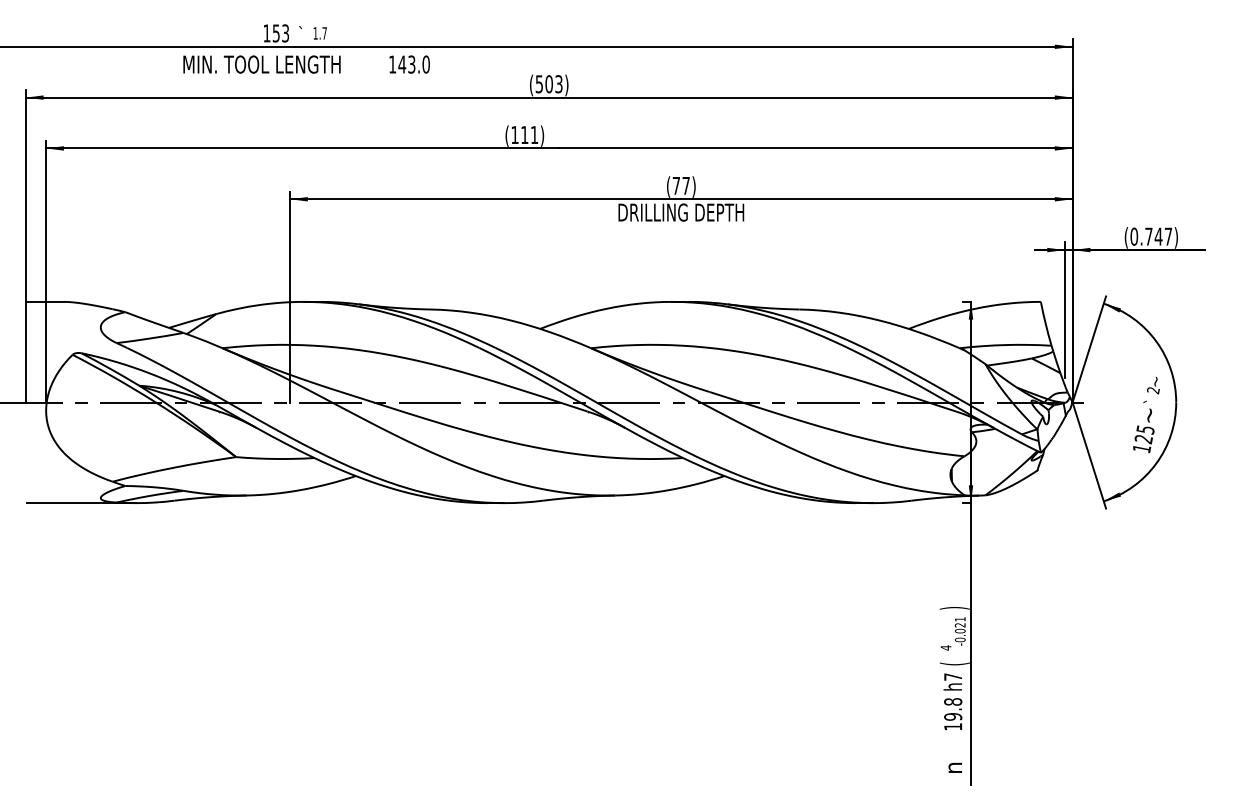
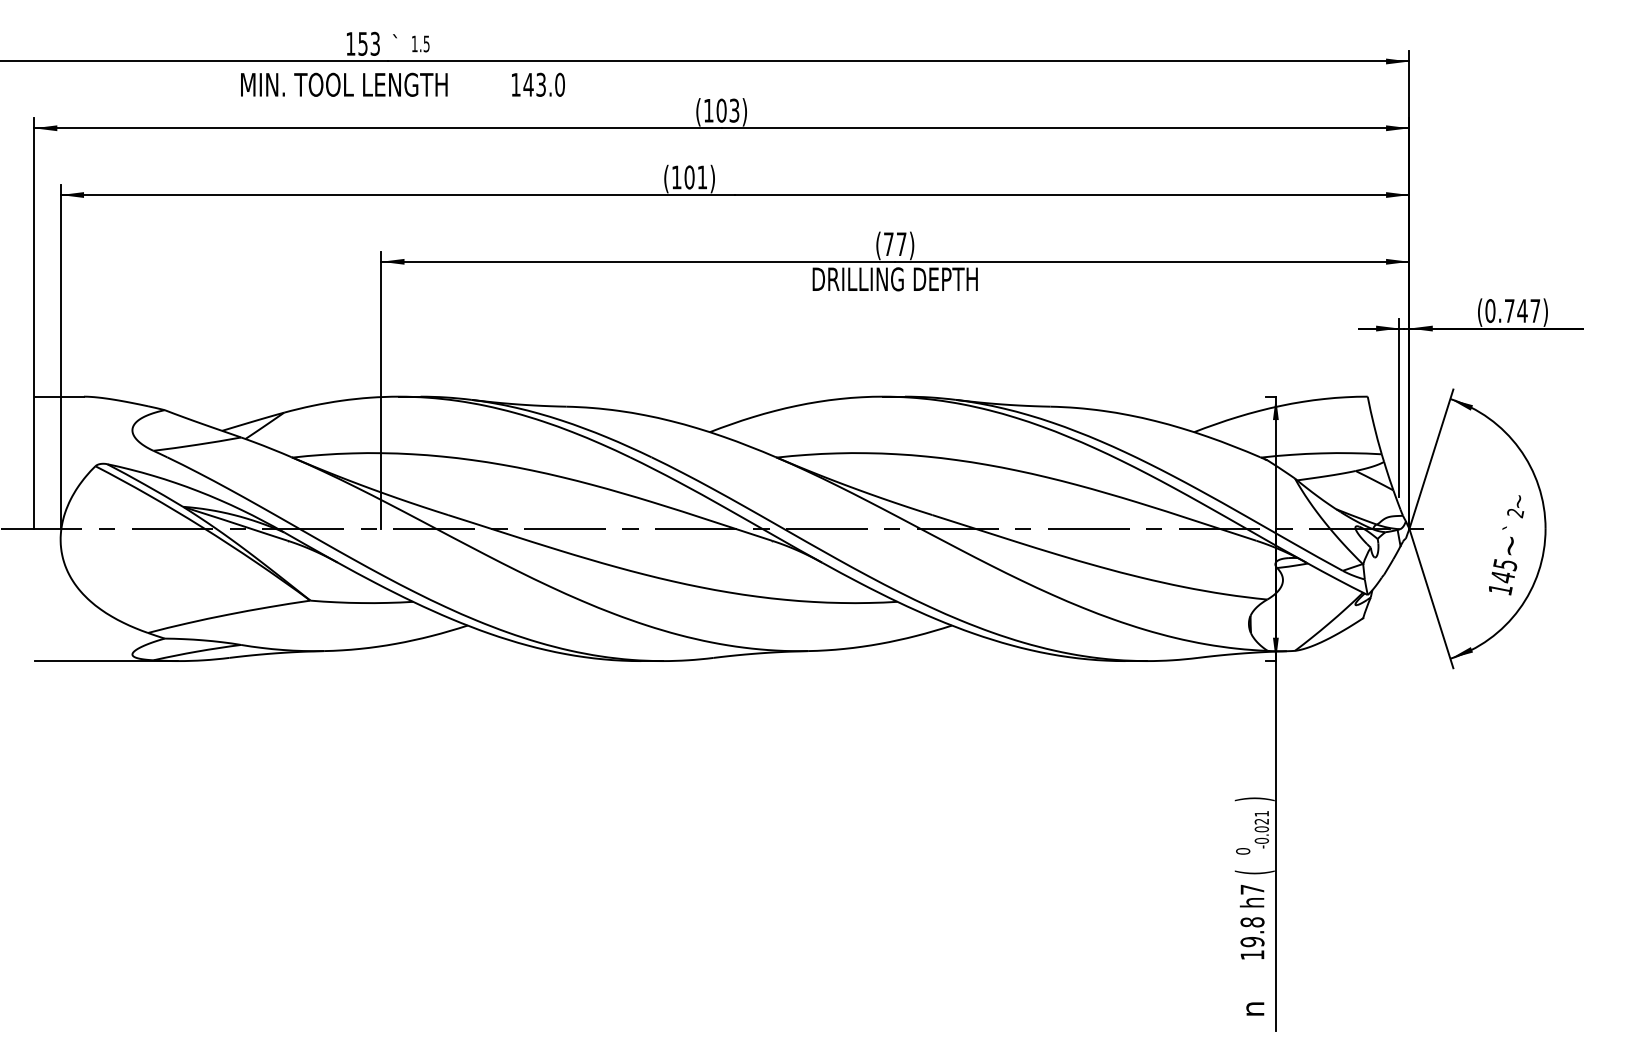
text: (324, 33) -> (426, 44), 1.7 -> 1.5
text: (538, 84) -> (707, 111), (503) -> (103)
text: (524, 135) -> (689, 178), (111) -> (101)
text: (1143, 439) -> (1502, 577), 125 -> 145
text: (945, 647) -> (1242, 850), 4 -> 0

